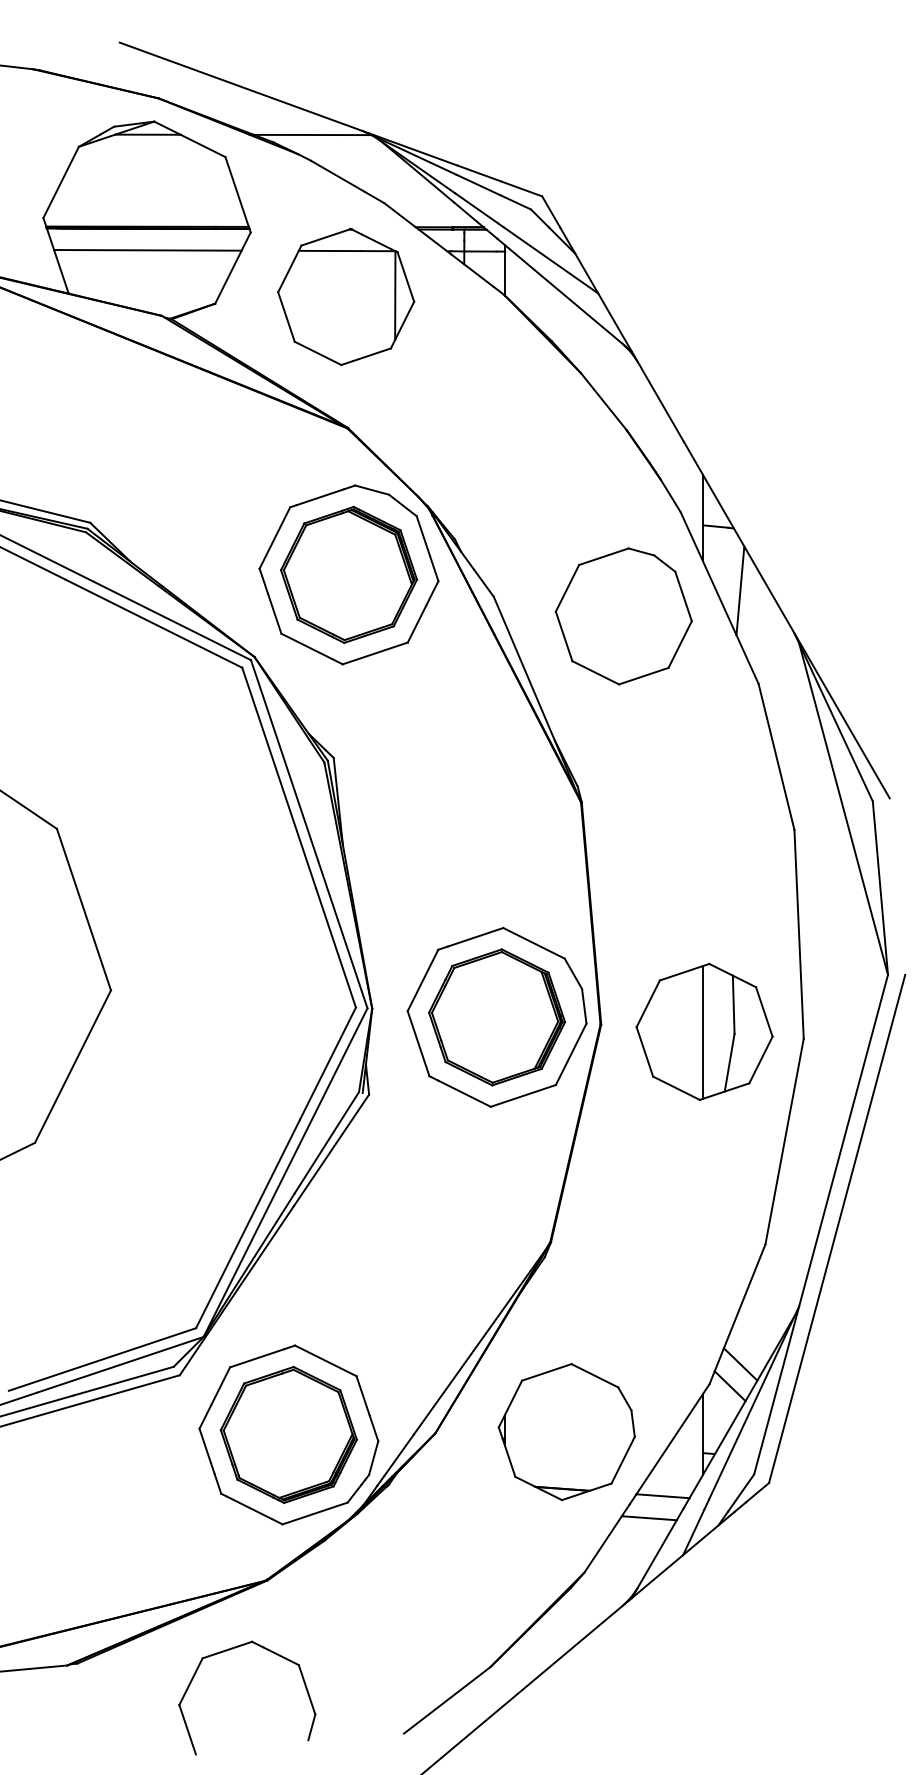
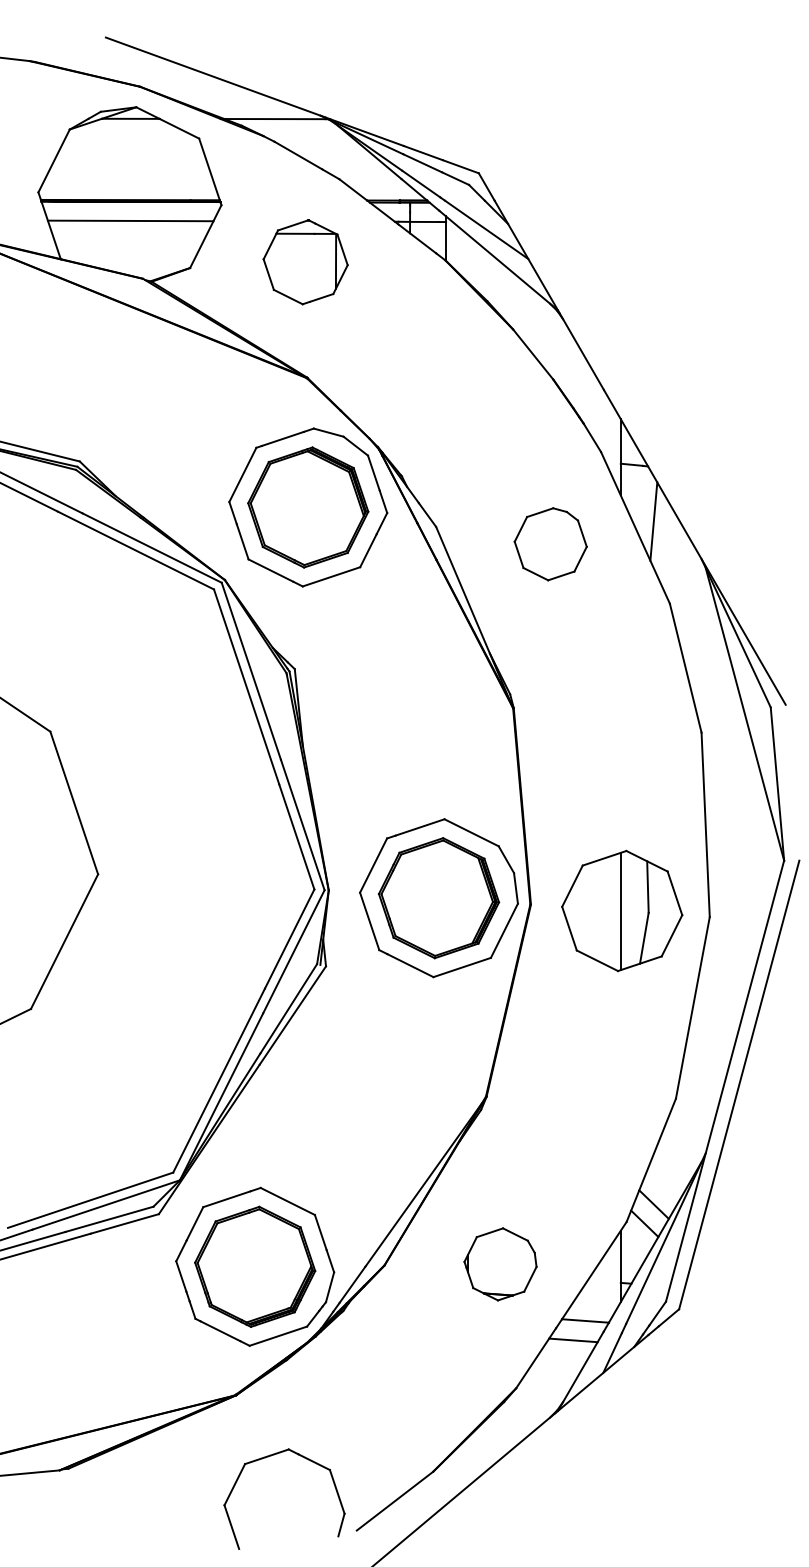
part: (345, 297) -> (305, 262), size x0.7
part: (623, 616) -> (550, 544), size x0.6
part: (566, 1432) -> (500, 1264), size x0.6
part: (232, 1649) -> (271, 1456), moved

